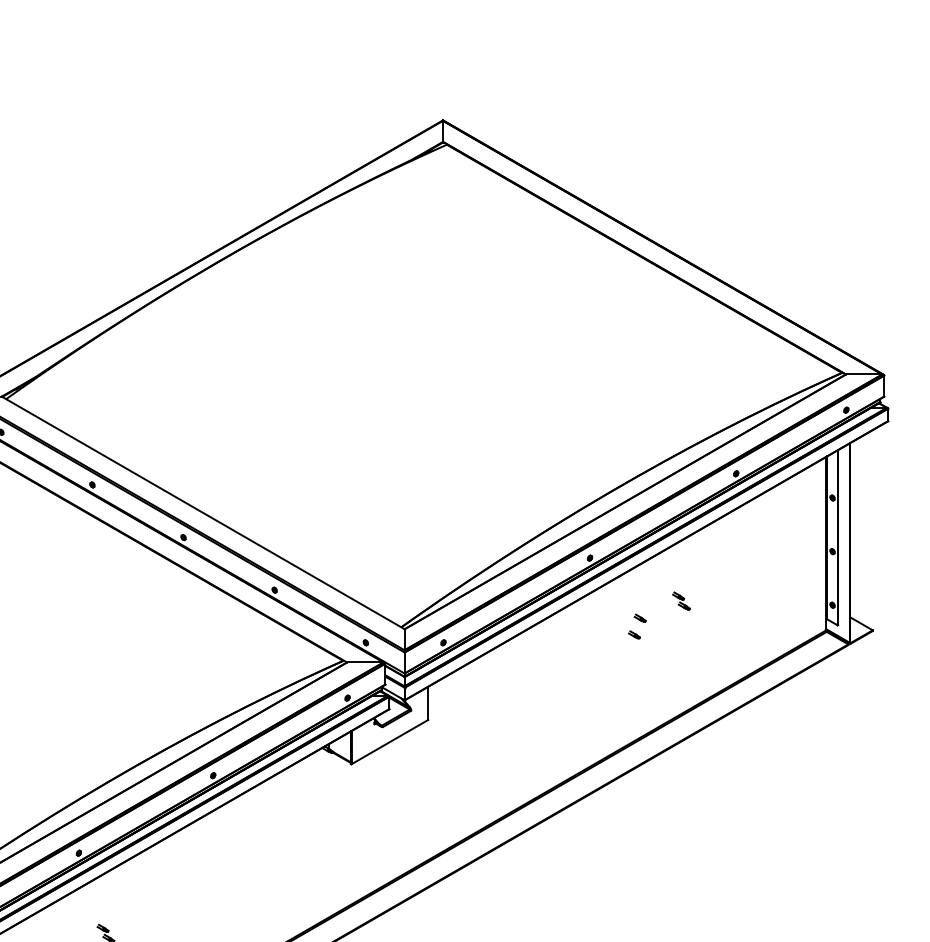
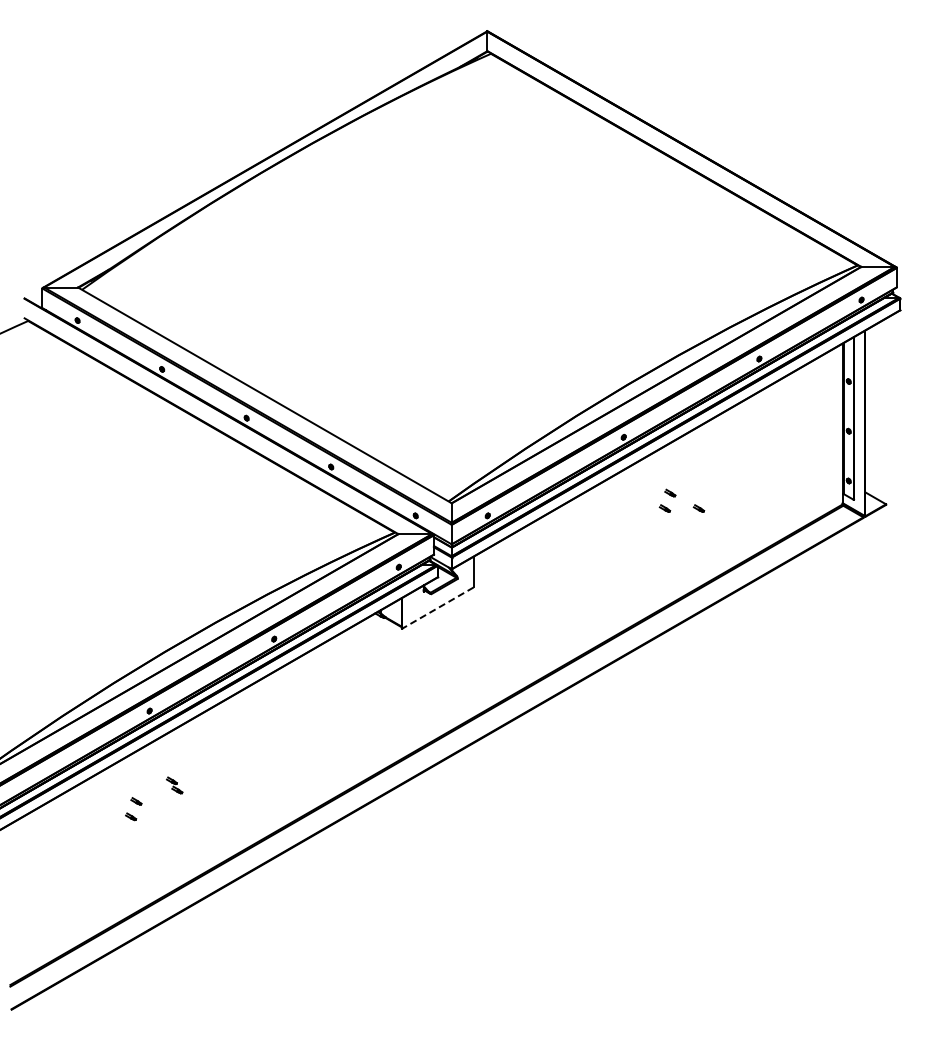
part: (681, 601) -> (708, 477), removed
part: (670, 634) -> (698, 508), added
line: (389, 742) -> (437, 608), solid -> dashed

